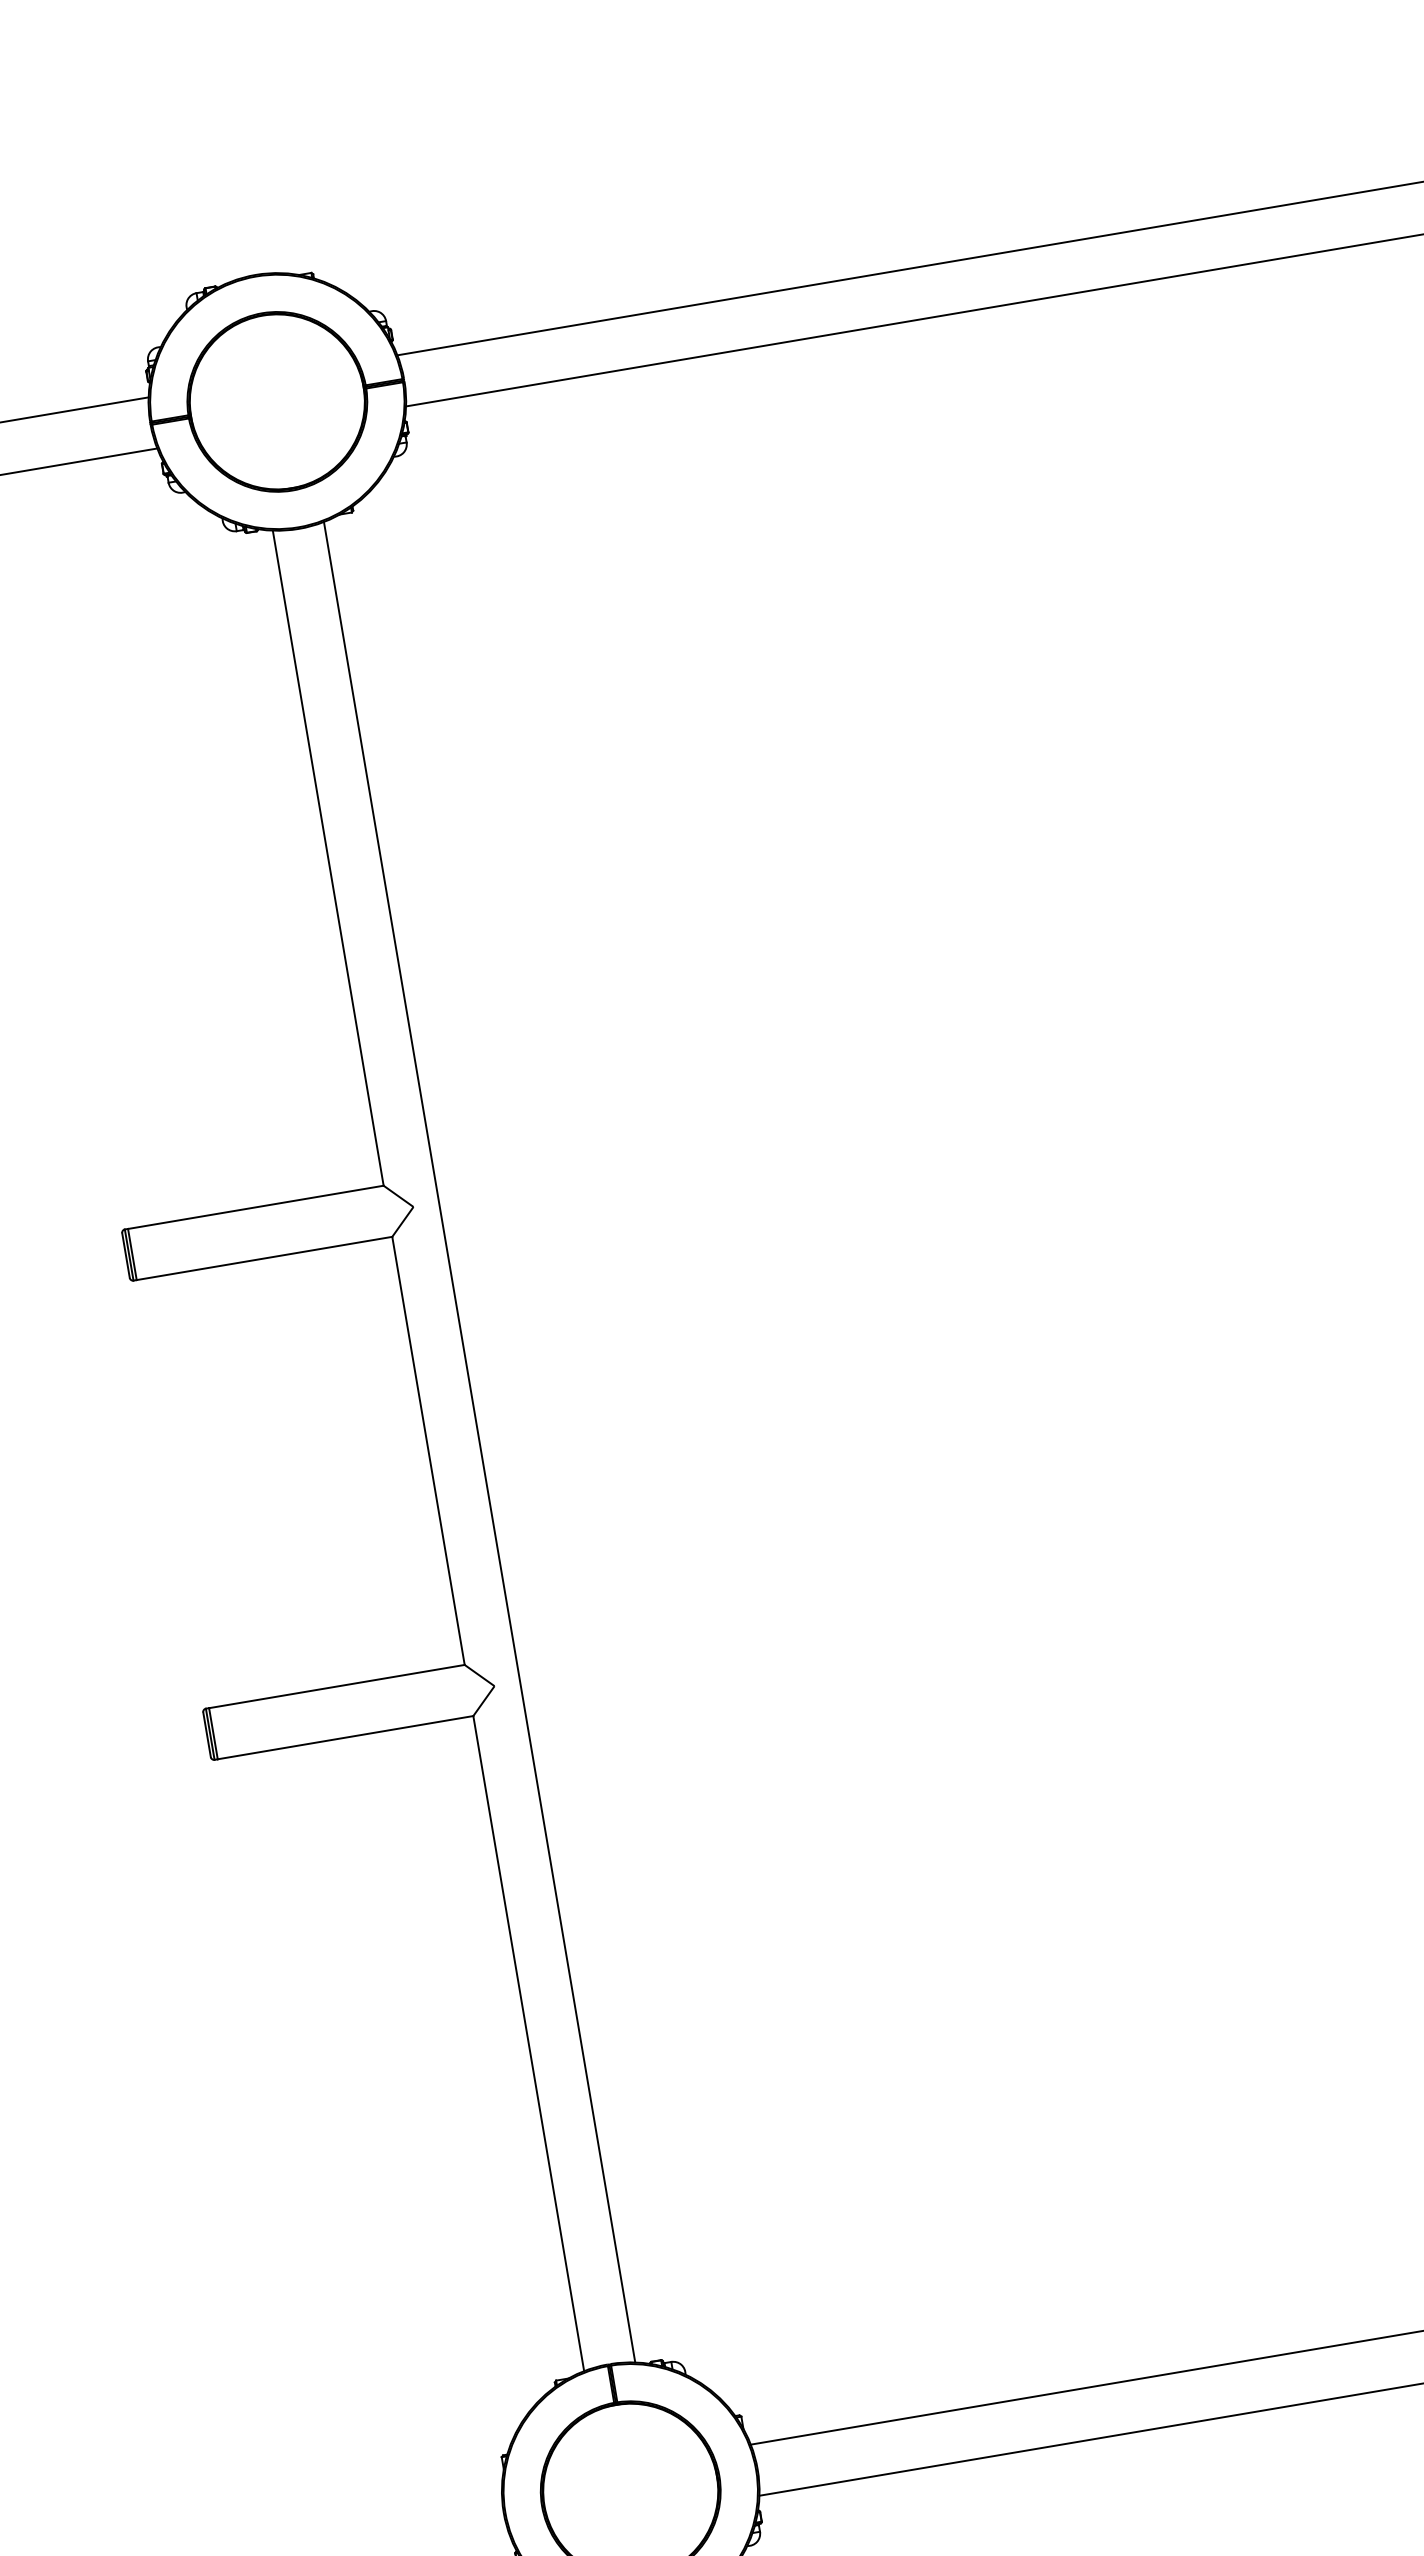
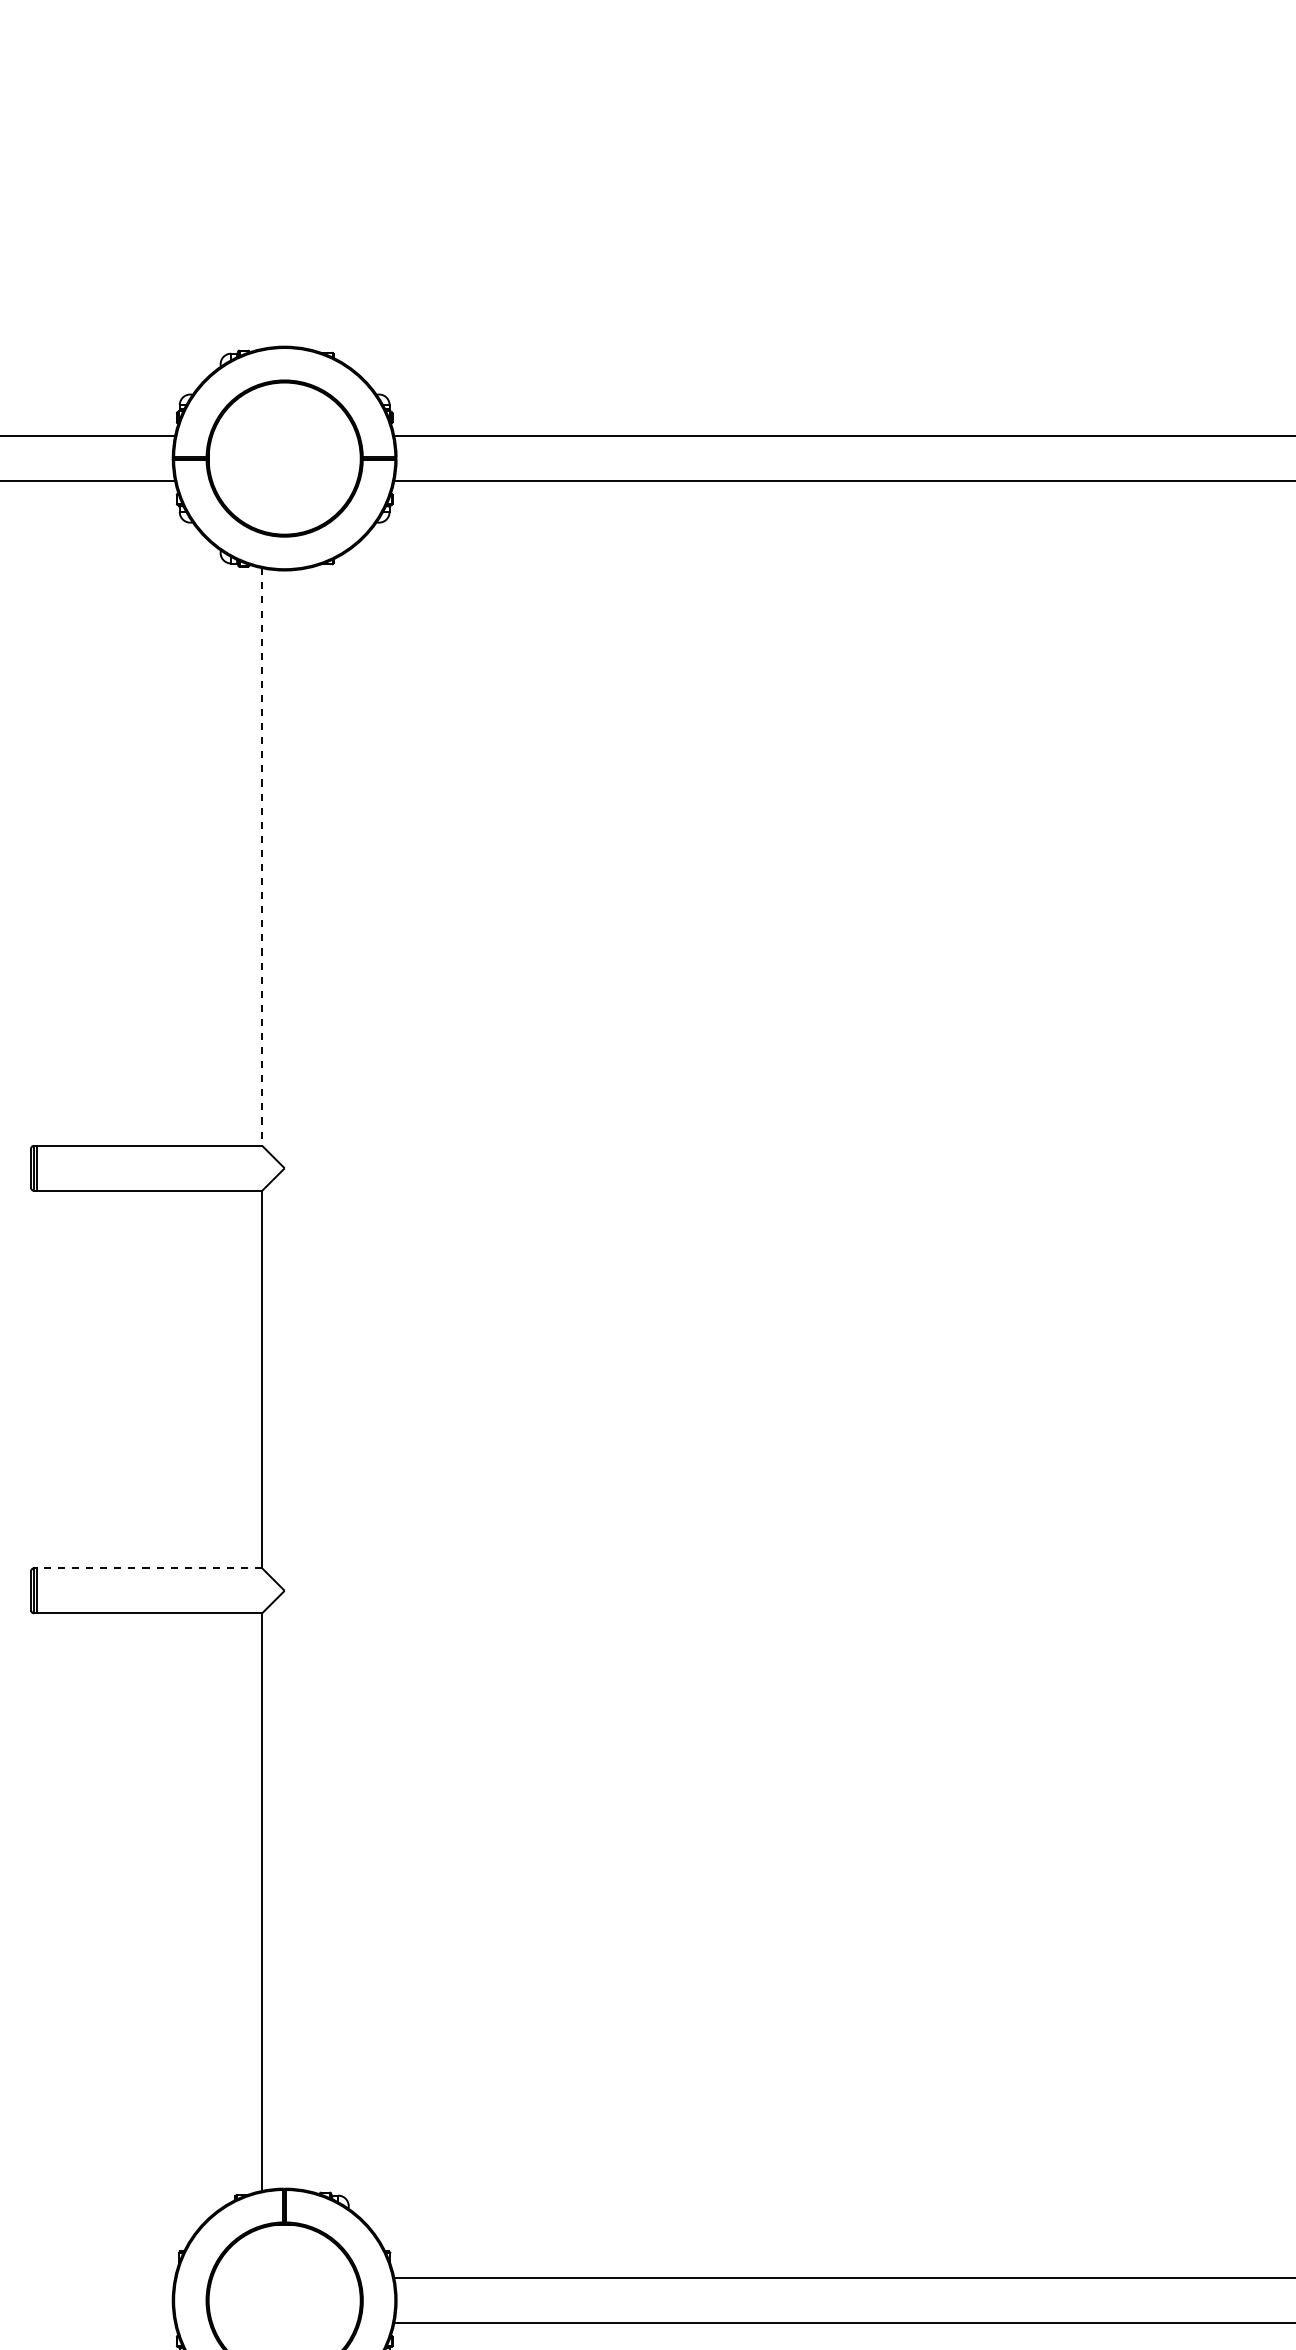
line: (328, 858) -> (262, 857), solid -> dashed
line: (479, 1442) -> (307, 1379), removed
line: (336, 1686) -> (149, 1568), solid -> dashed

